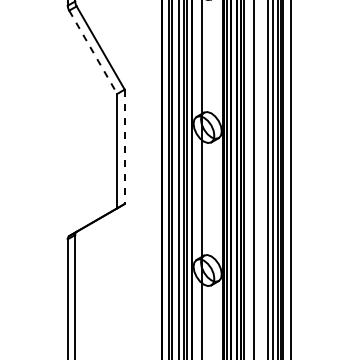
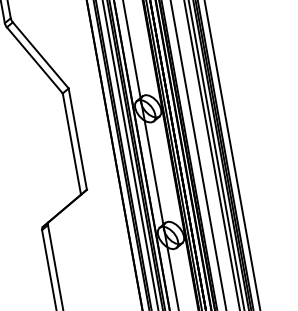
line: (93, 52) -> (35, 60), dashed -> solid
line: (124, 147) -> (77, 139), dashed -> solid

